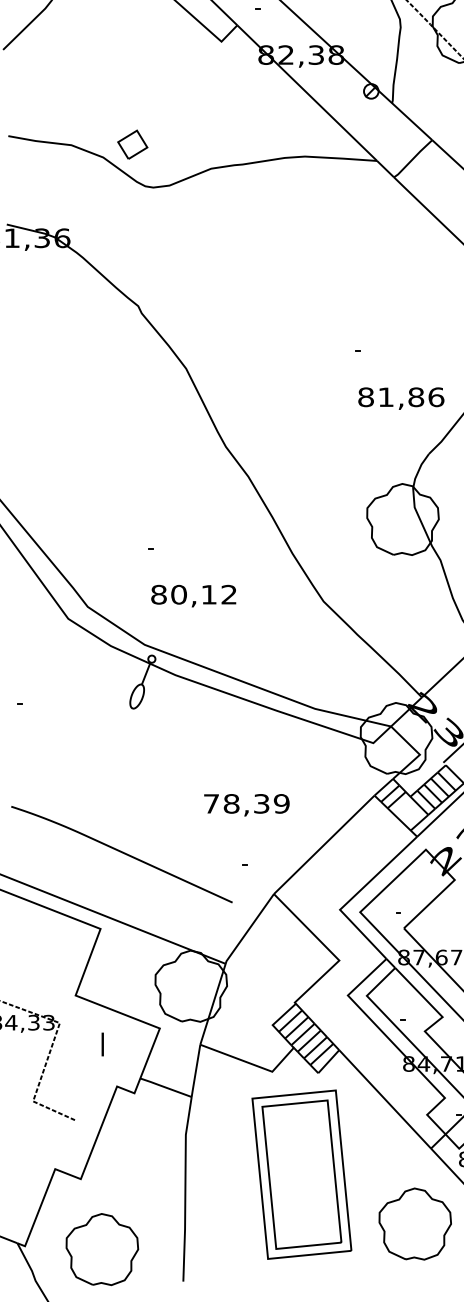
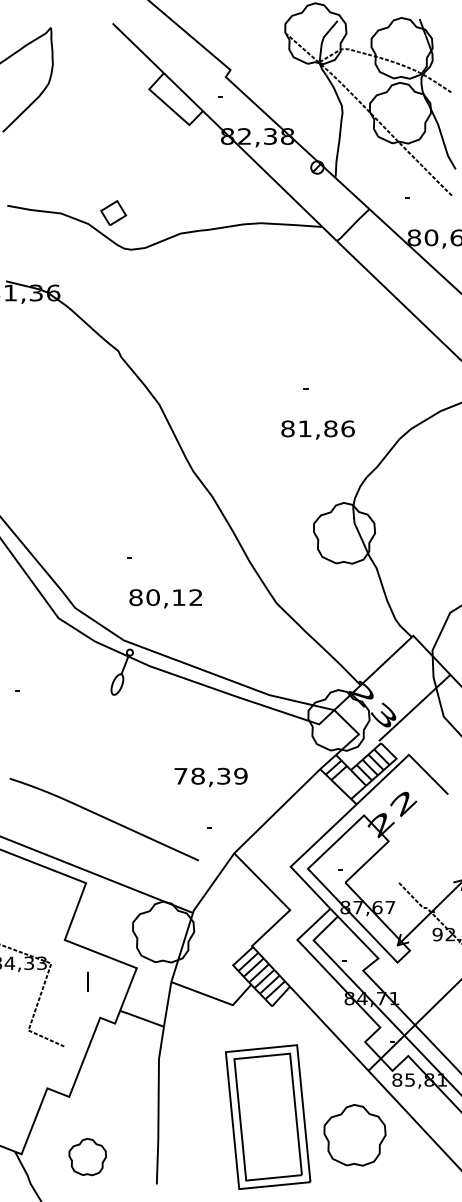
text: (400, 397) -> (317, 429), moved
part: (302, 1173) -> (268, 1116), moved
part: (102, 1248) -> (87, 1156), size x0.6

